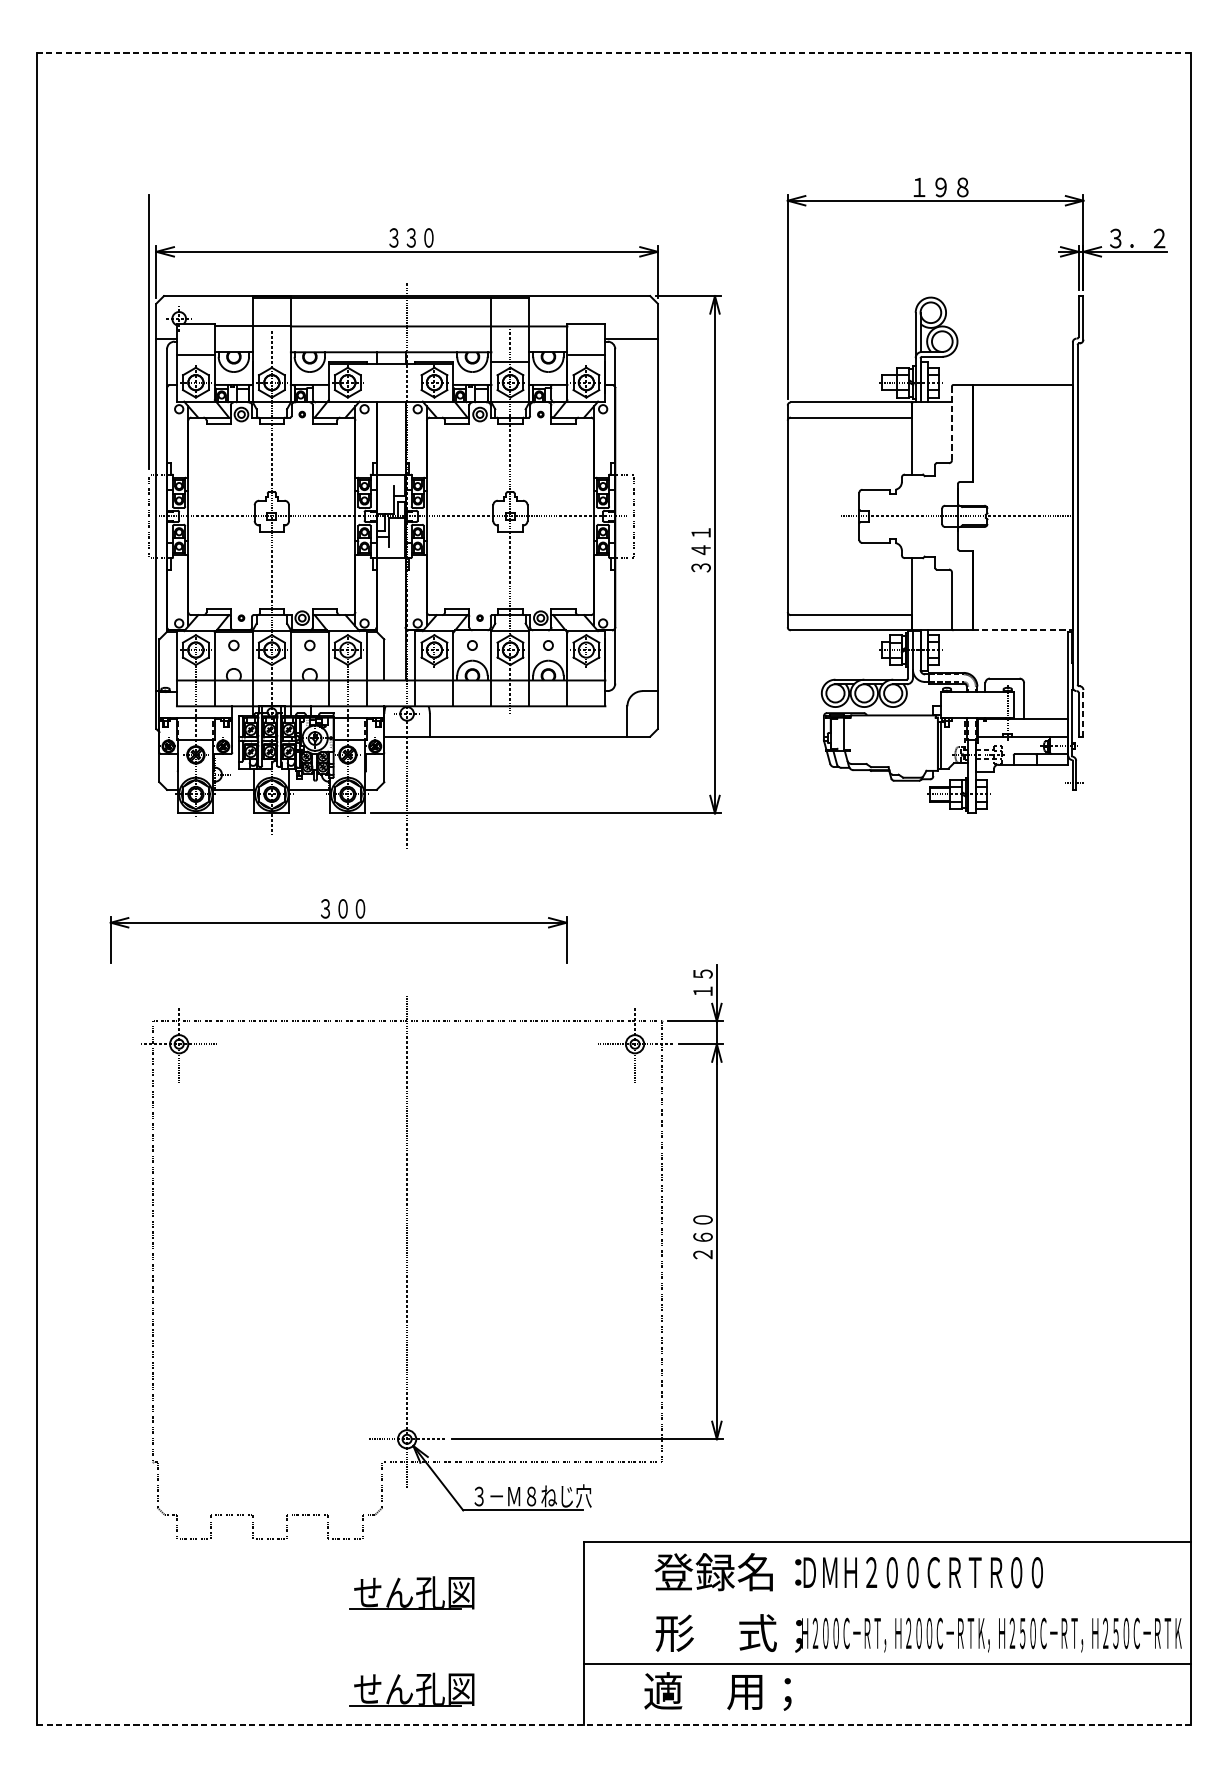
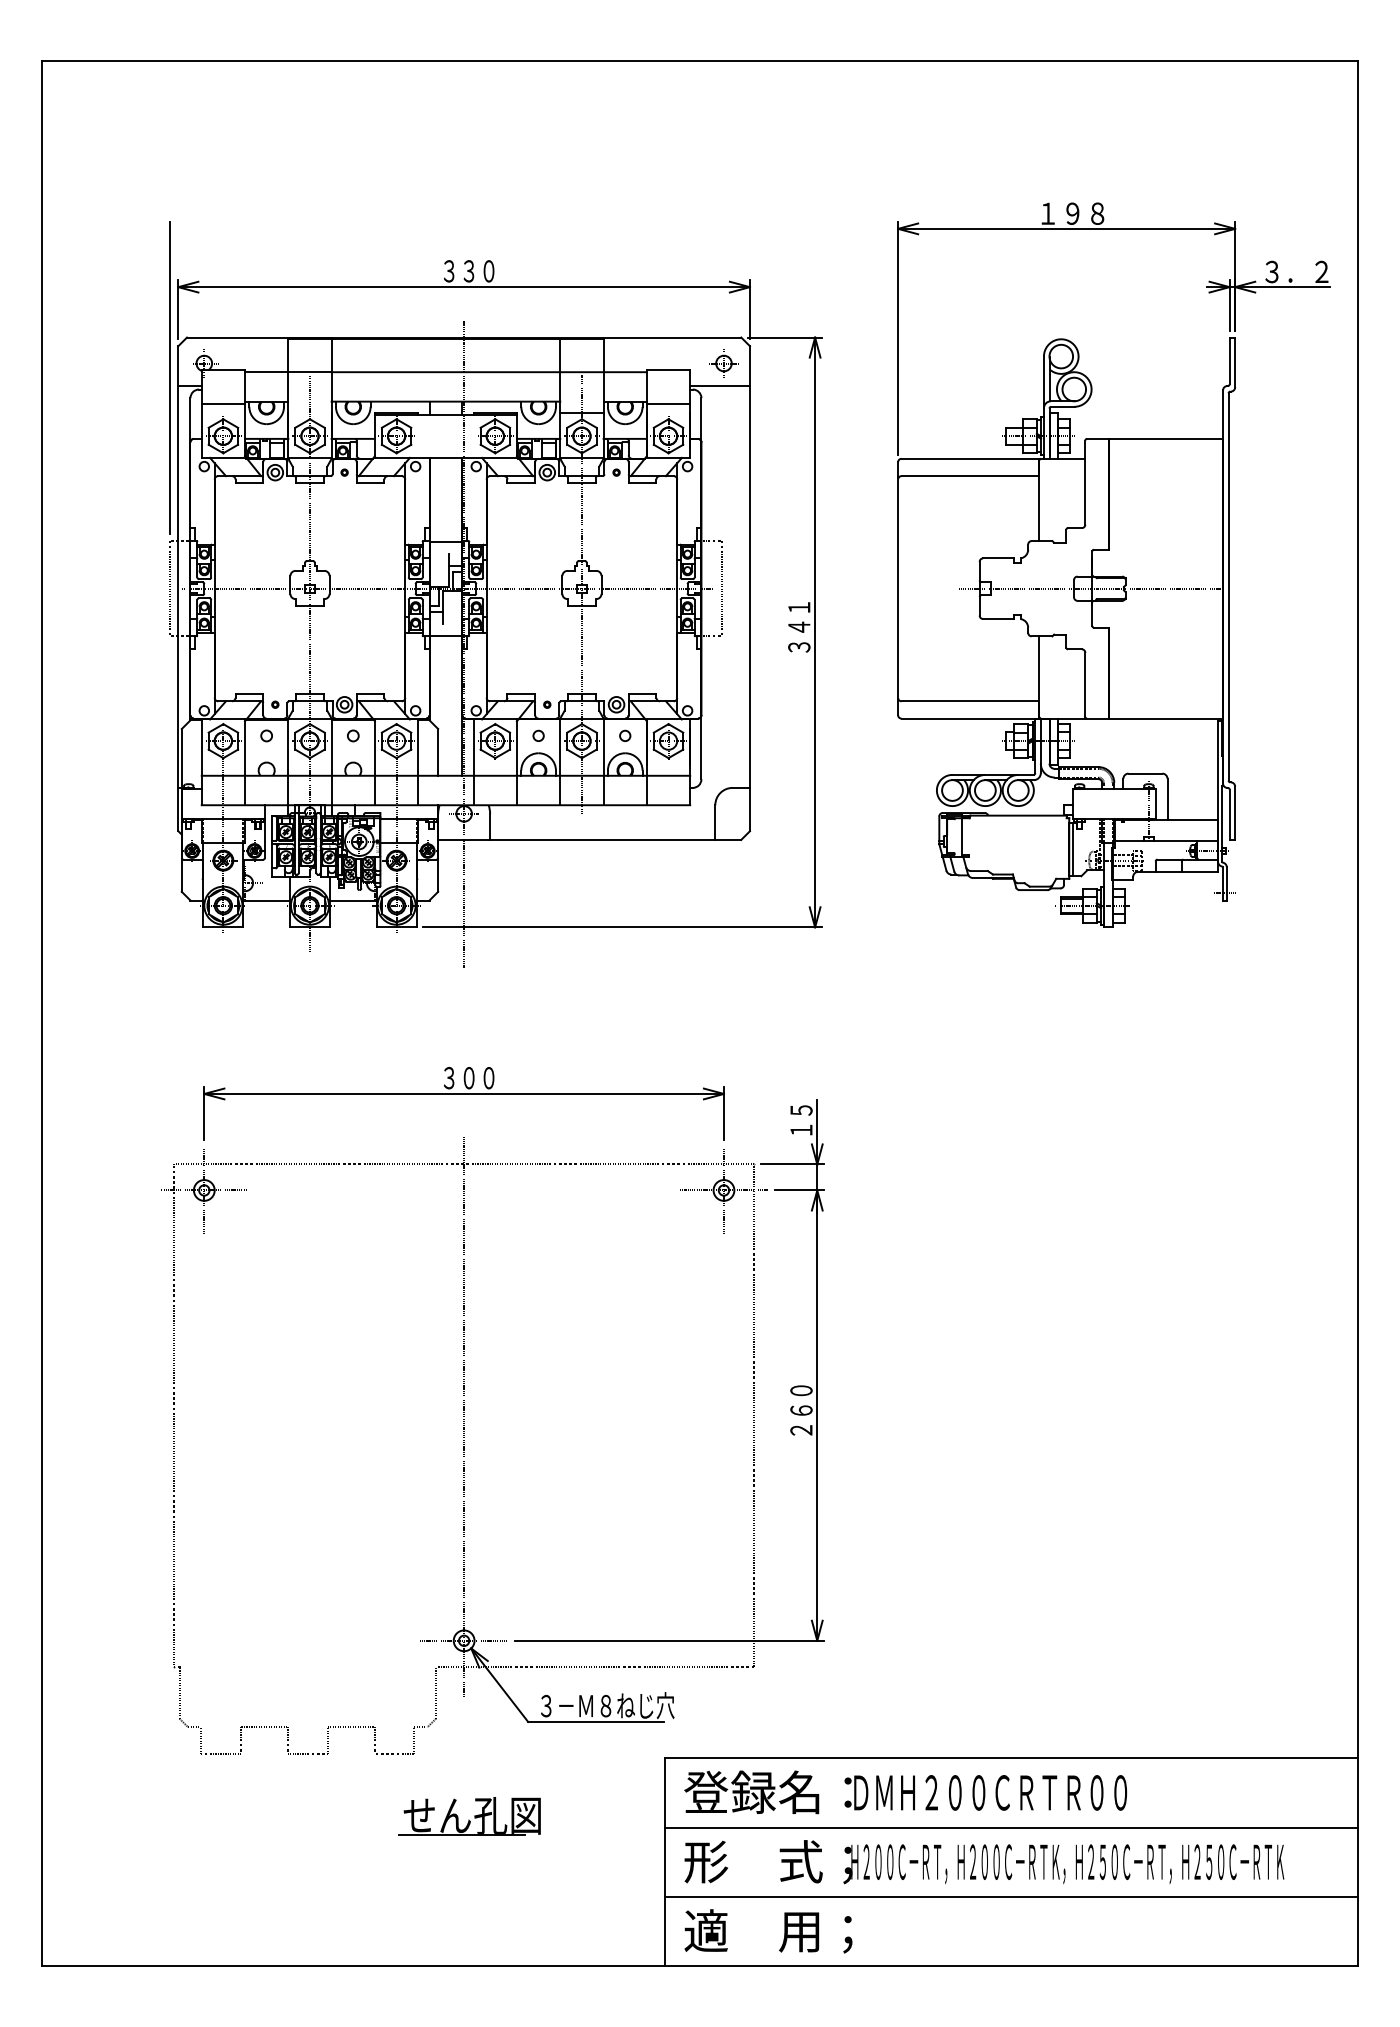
line: (614, 53) -> (700, 60), dashed -> solid
part: (634, 318) -> (723, 363), added
line: (952, 424) -> (1085, 483), dashed -> solid
line: (1023, 630) -> (1166, 718), dashed -> solid
line: (1083, 713) -> (1235, 813), dashed -> solid
part: (338, 923) -> (463, 1094), moved
text: (848, 1572) -> (905, 1792), moved
line: (887, 1603) -> (1011, 1827), added
text: (918, 1633) -> (984, 1862), moved
part: (411, 1689) -> (469, 1926), removed
text: (717, 1691) -> (768, 1931), moved
line: (613, 1724) -> (699, 1966), dashed -> solid

